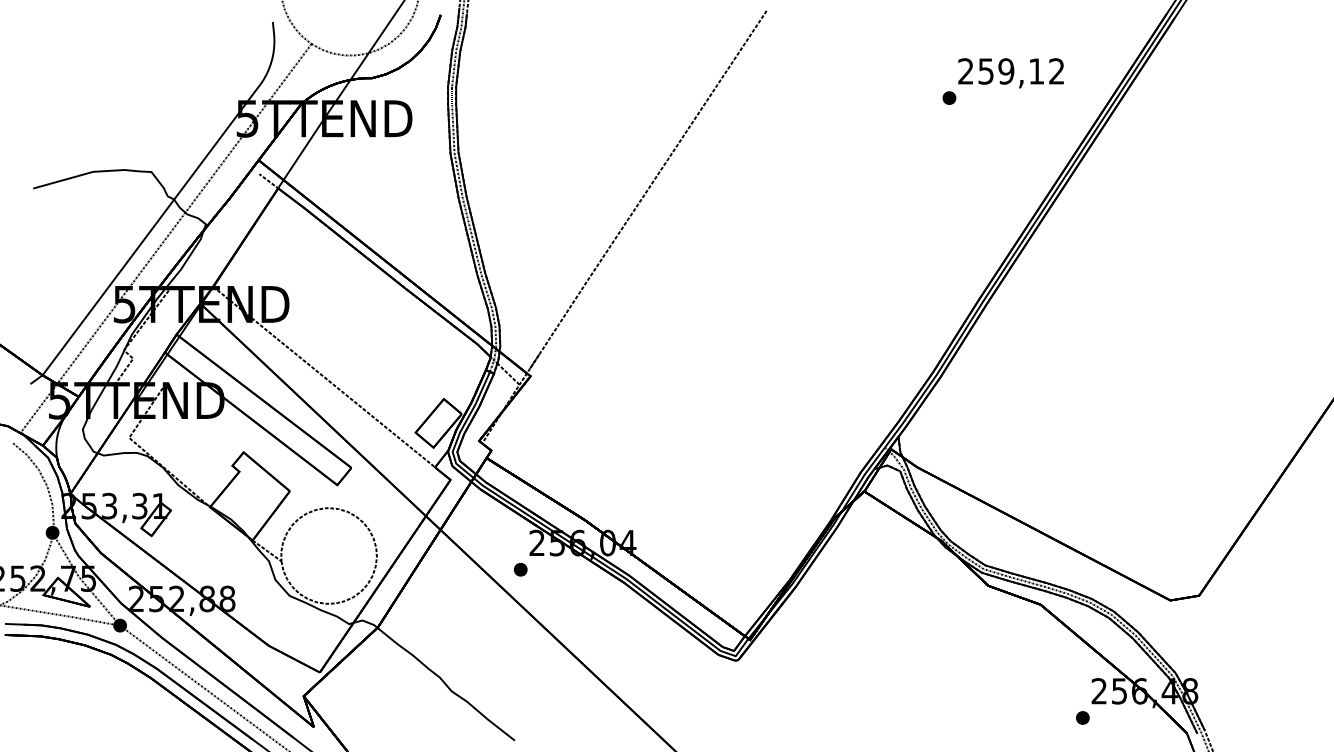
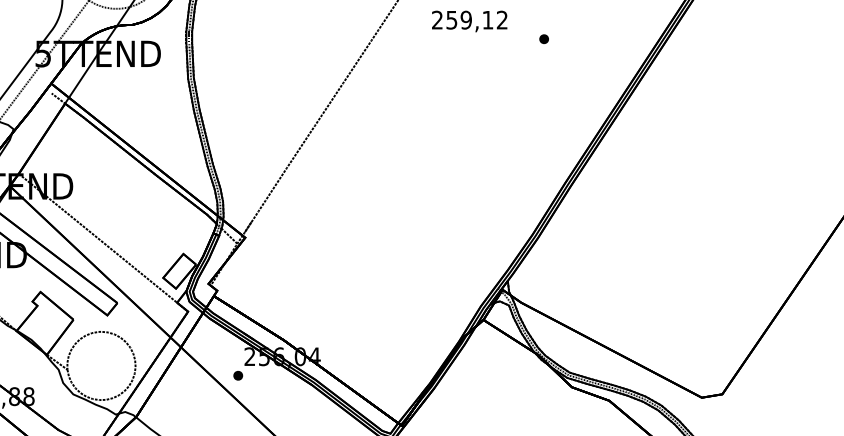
text: (1010, 73) -> (469, 21), moved

